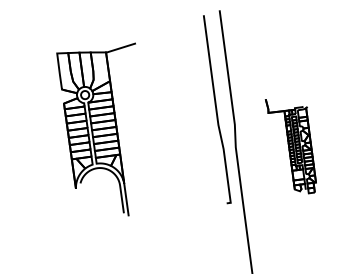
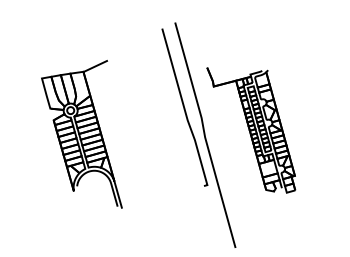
part: (290, 146) -> (251, 130), size x1.67

